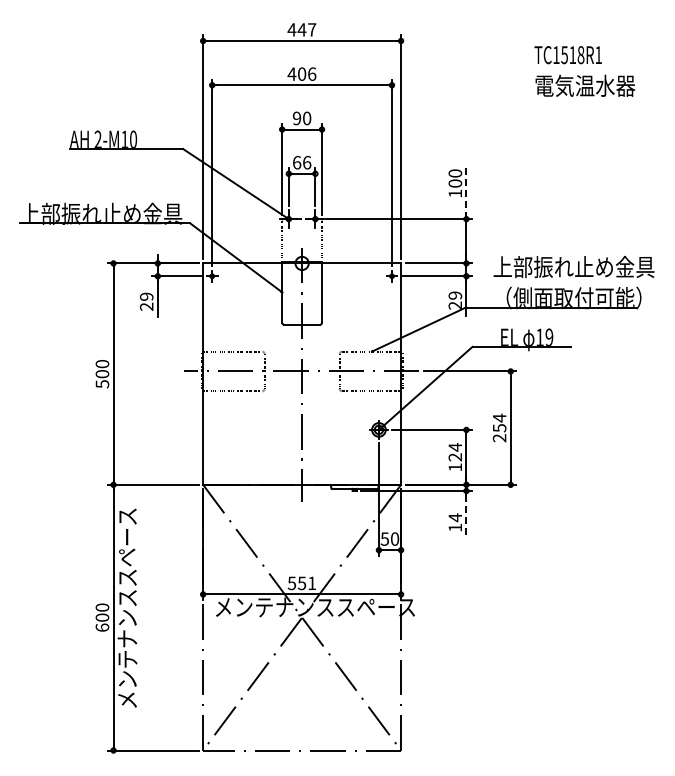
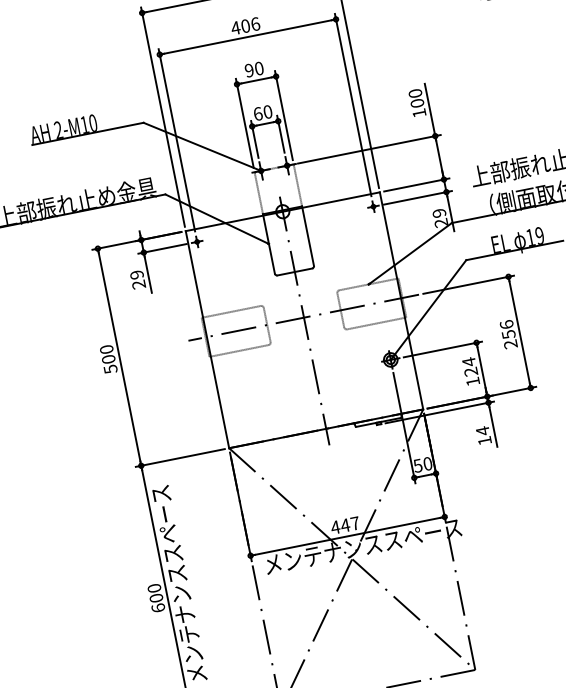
text: (307, 162) -> (268, 111), 66 -> 60
line: (466, 192) -> (430, 109), dashed -> solid
text: (499, 417) -> (506, 324), 254 -> 256
line: (466, 516) -> (493, 427), dashed -> solid
text: (301, 583) -> (344, 525), 551 -> 447

